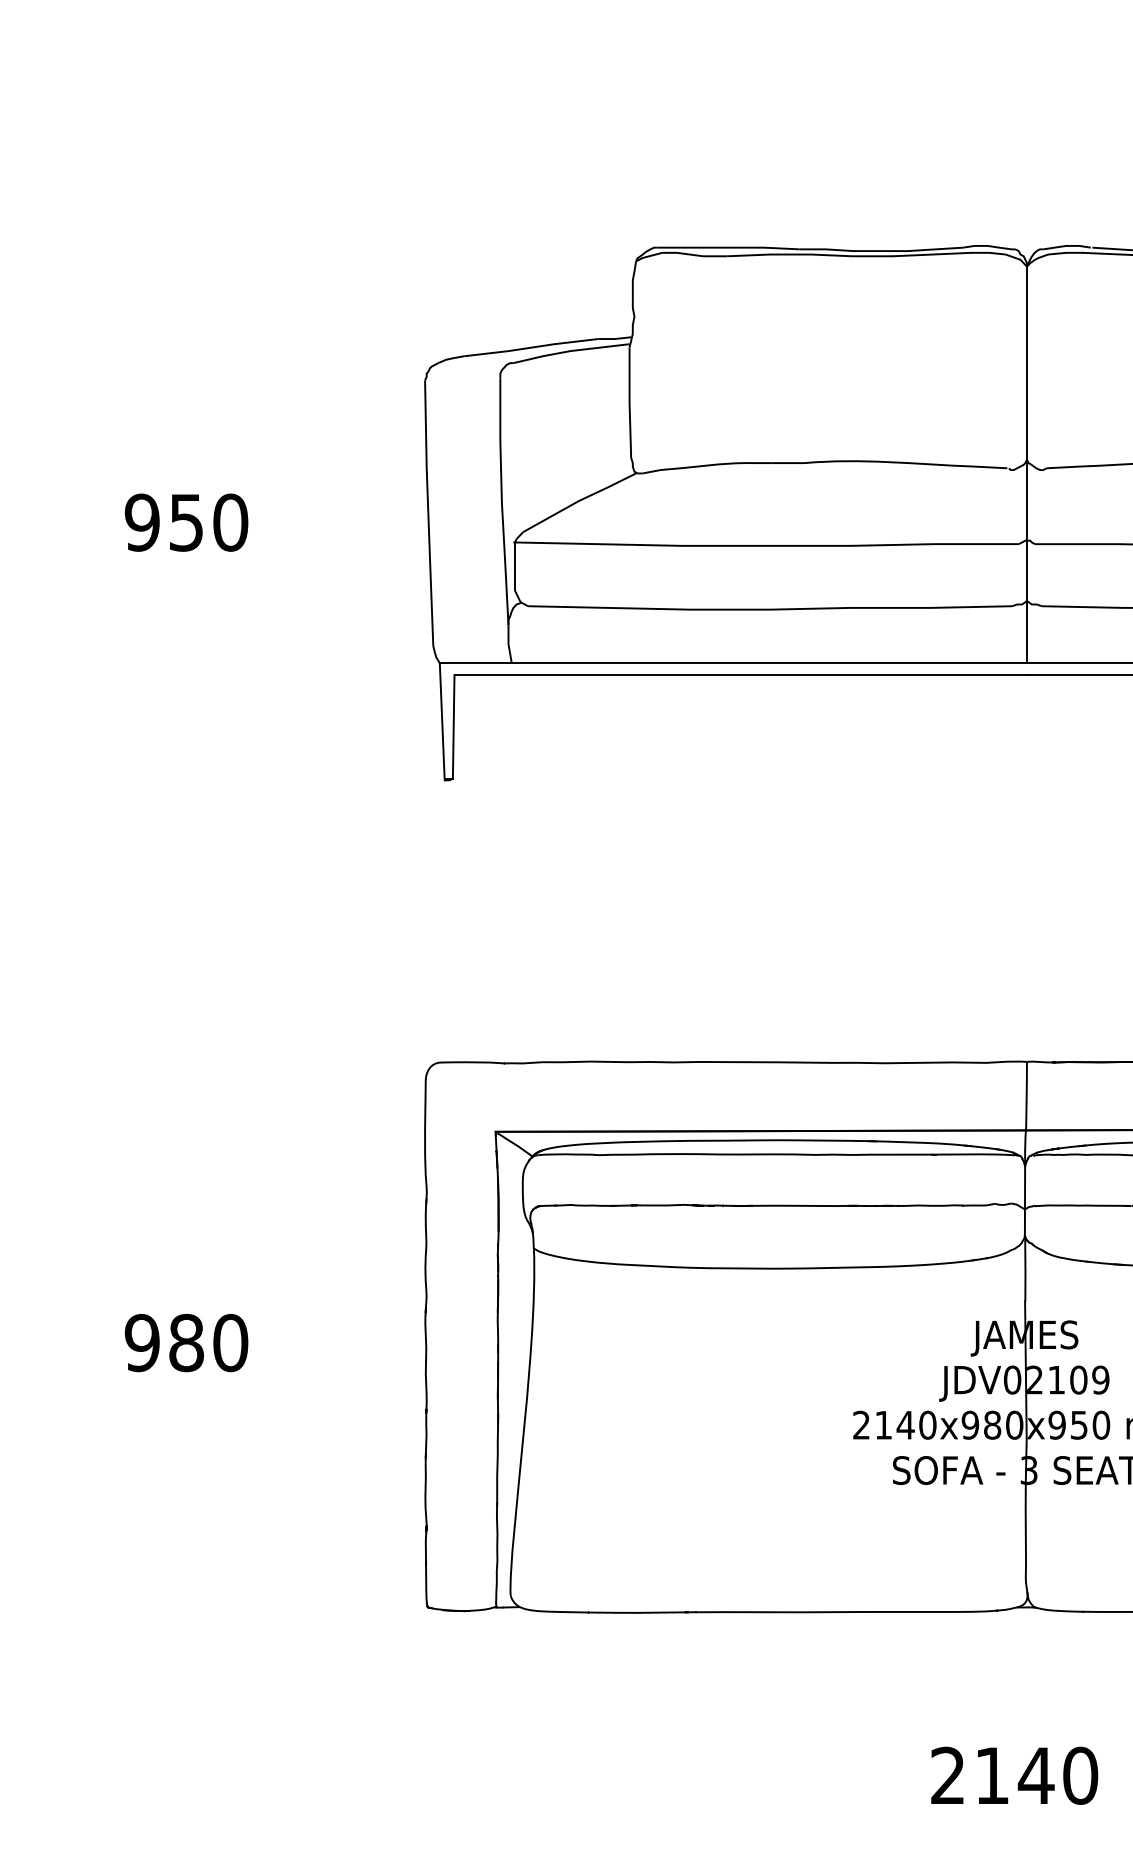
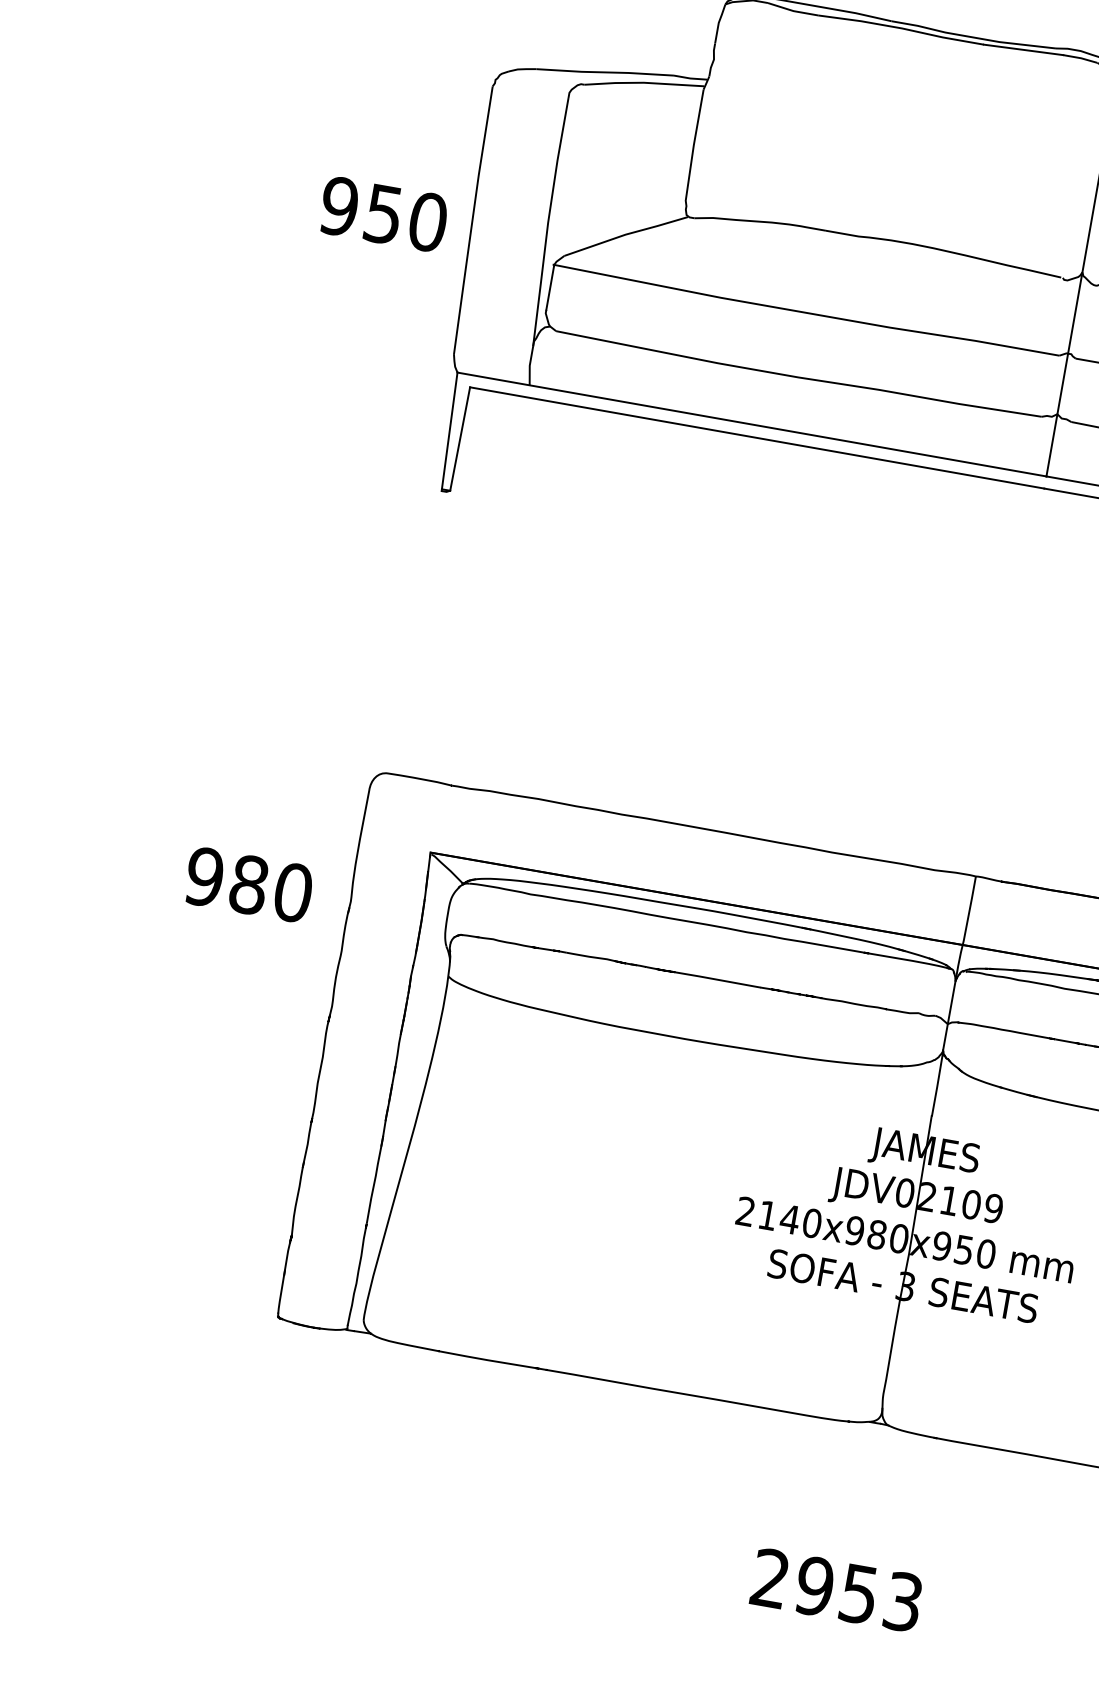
text: (186, 522) -> (383, 214), moved
text: (186, 1343) -> (248, 885), moved
text: (1036, 1775) -> (859, 1593), 2140 -> 2953

